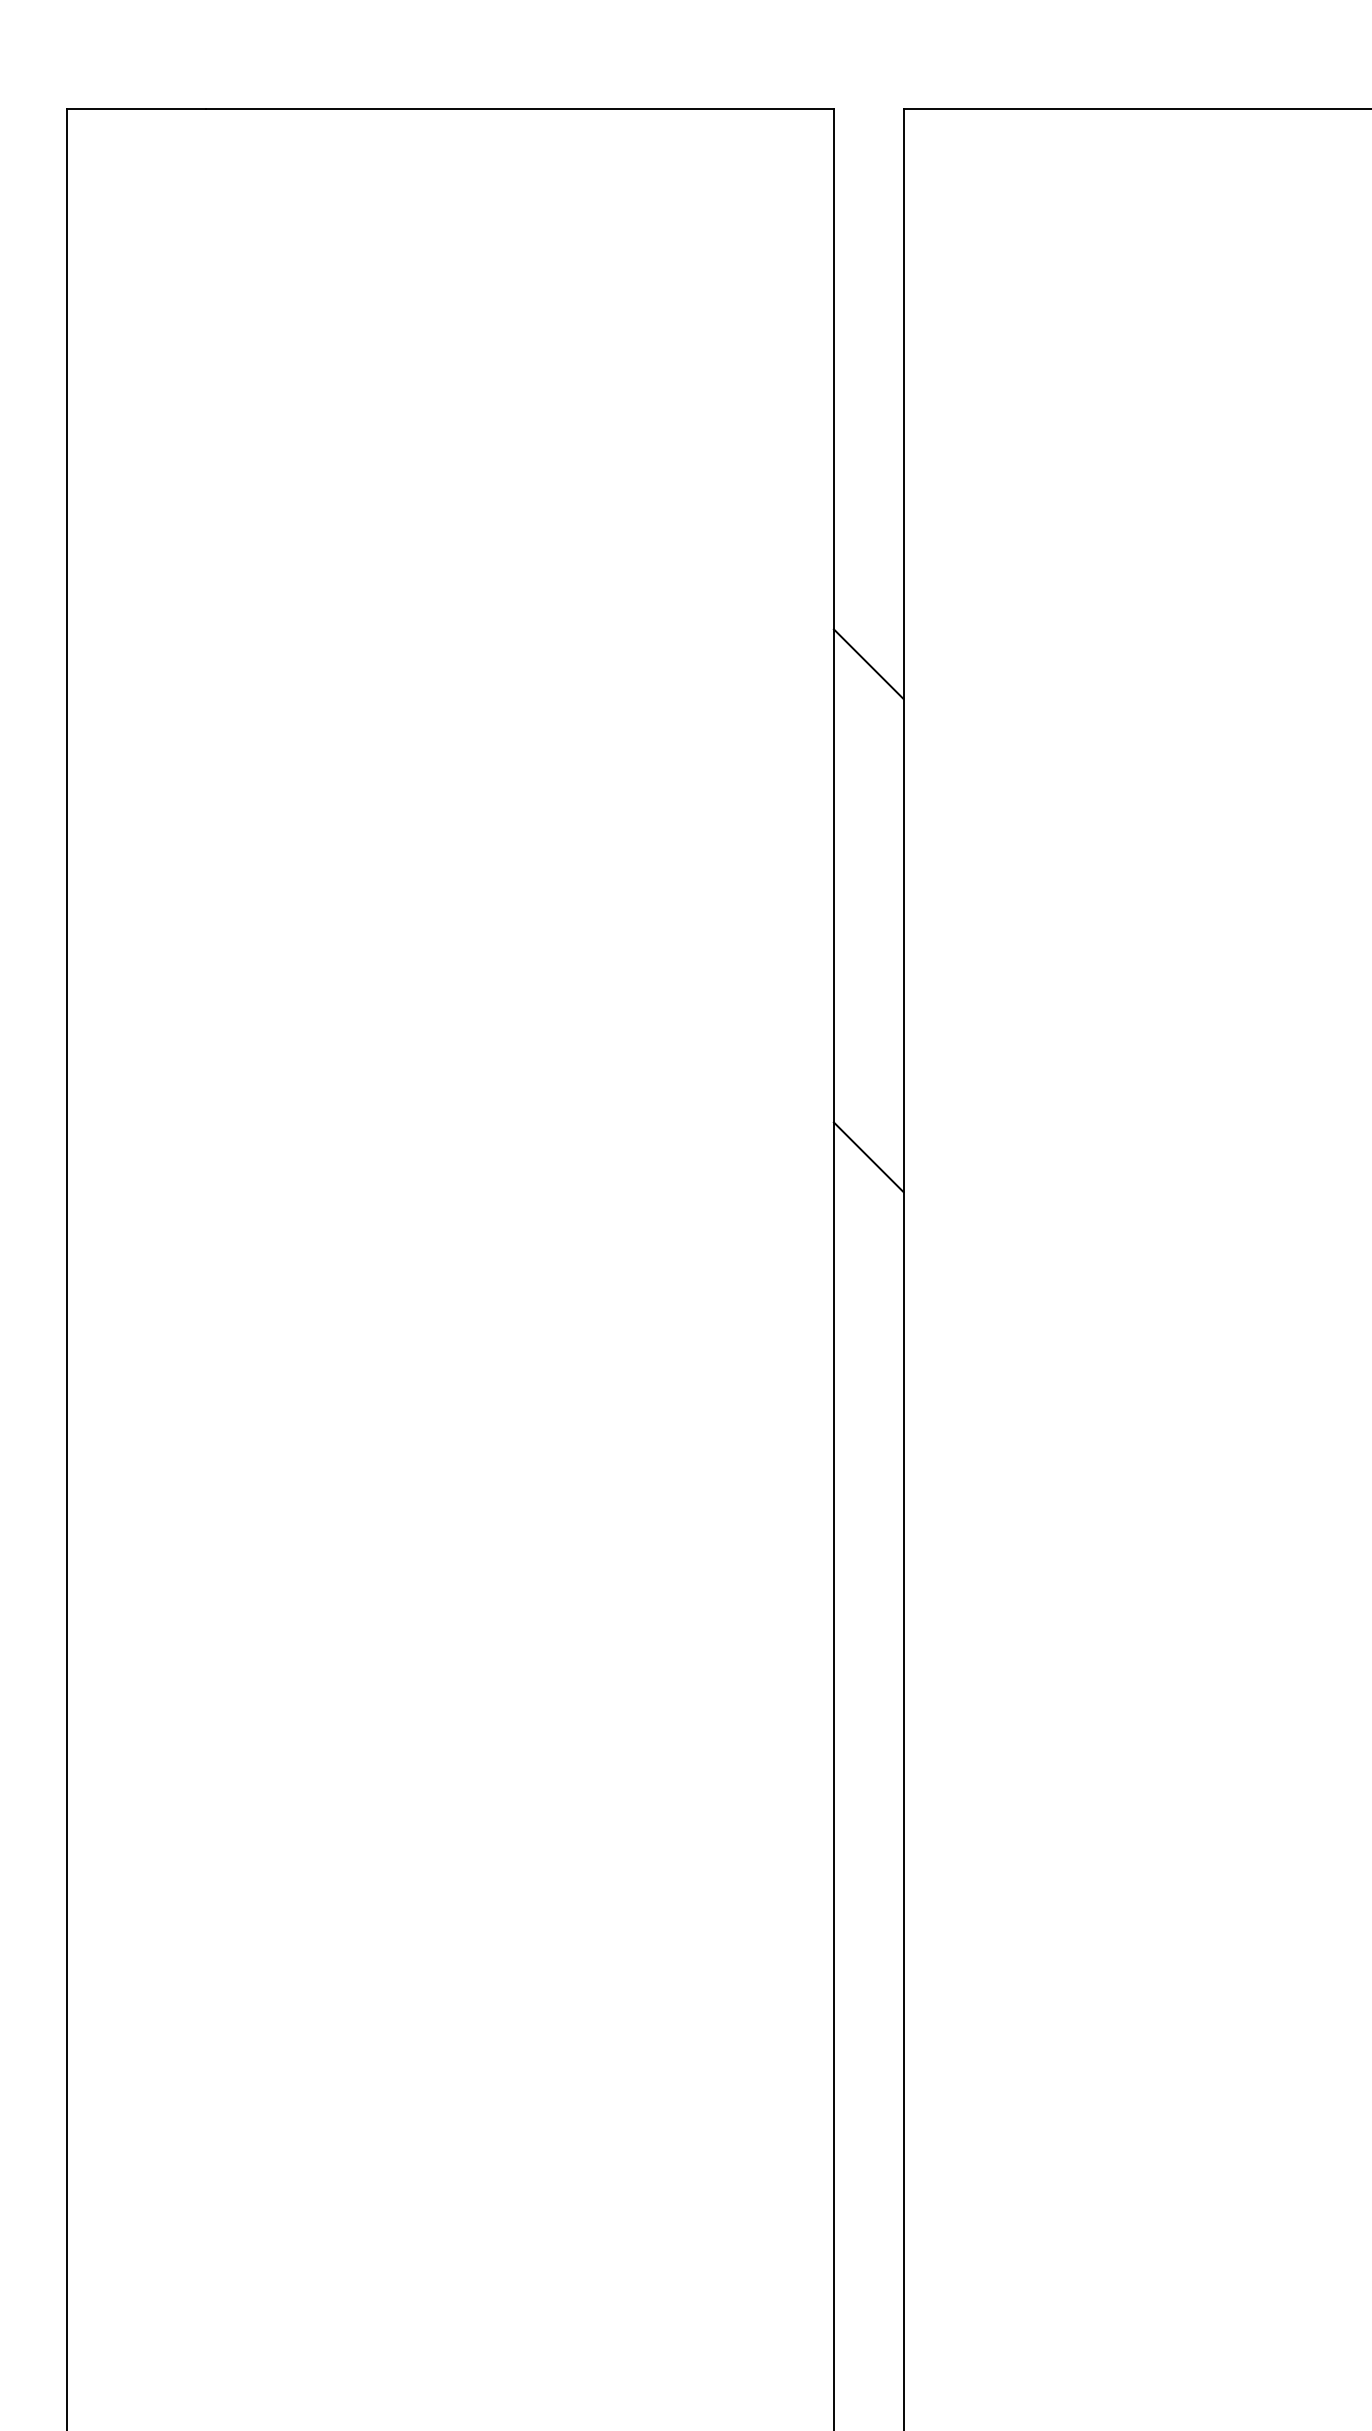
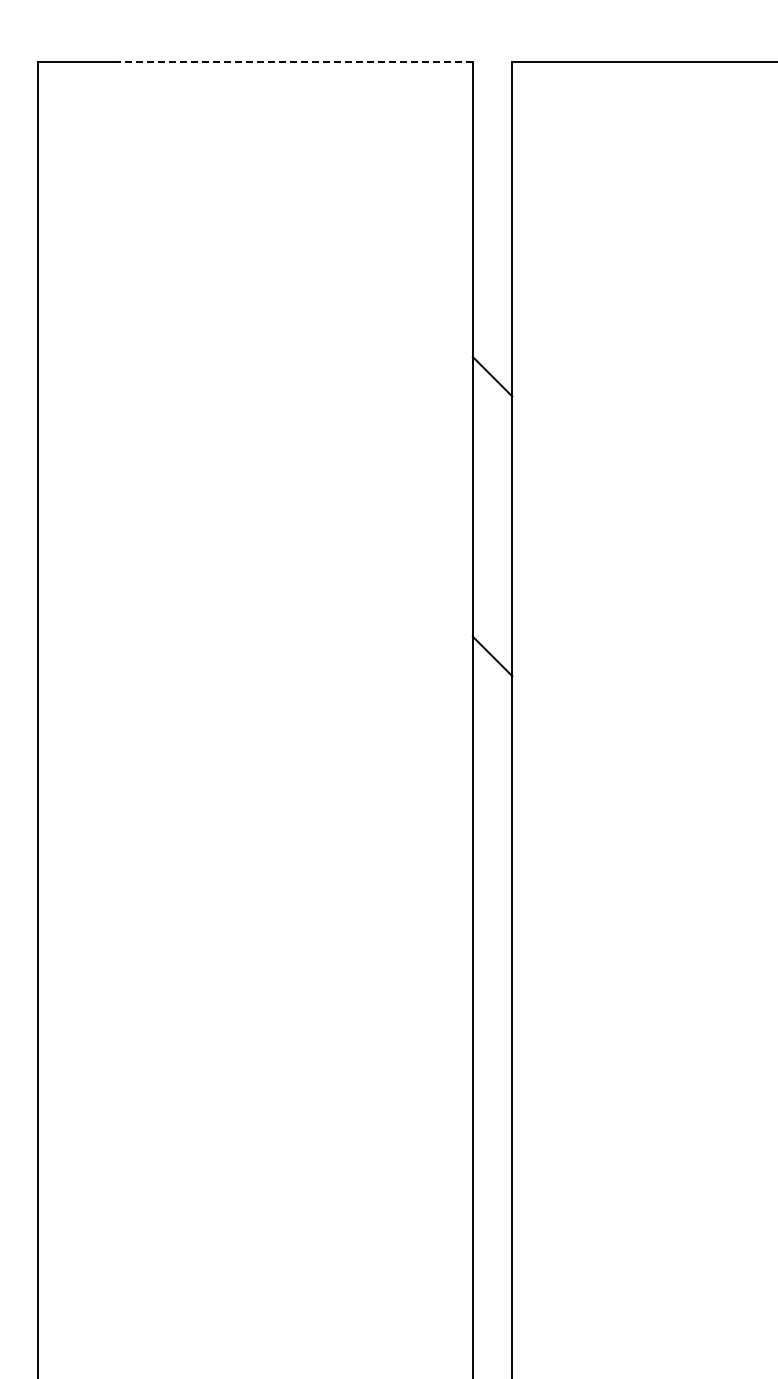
line: (519, 108) -> (294, 61), solid -> dashed

